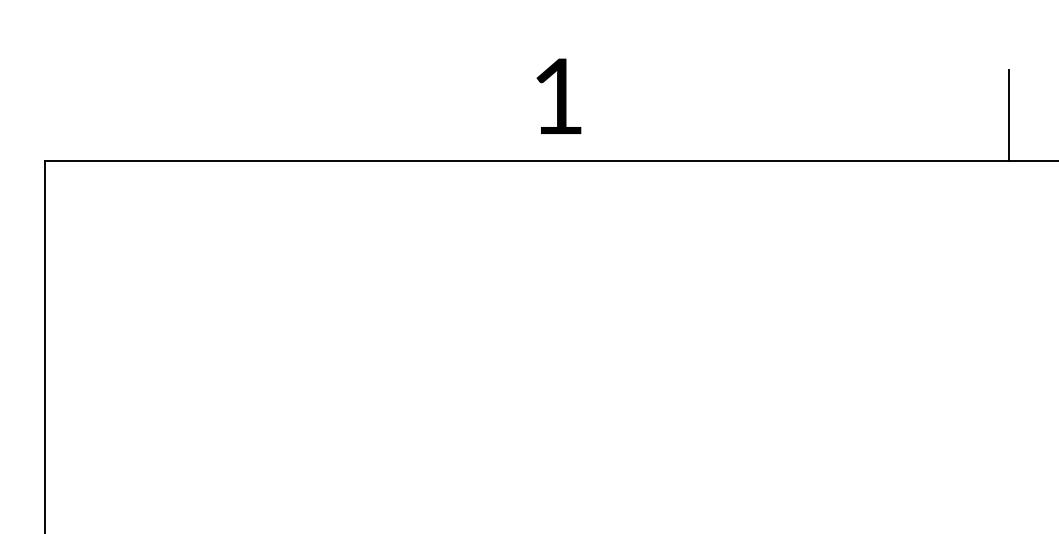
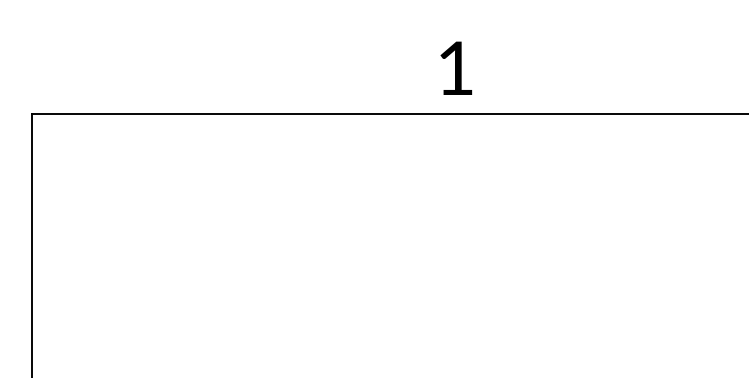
text: (559, 95) -> (456, 67), moved
line: (1008, 115) -> (713, 81), removed

